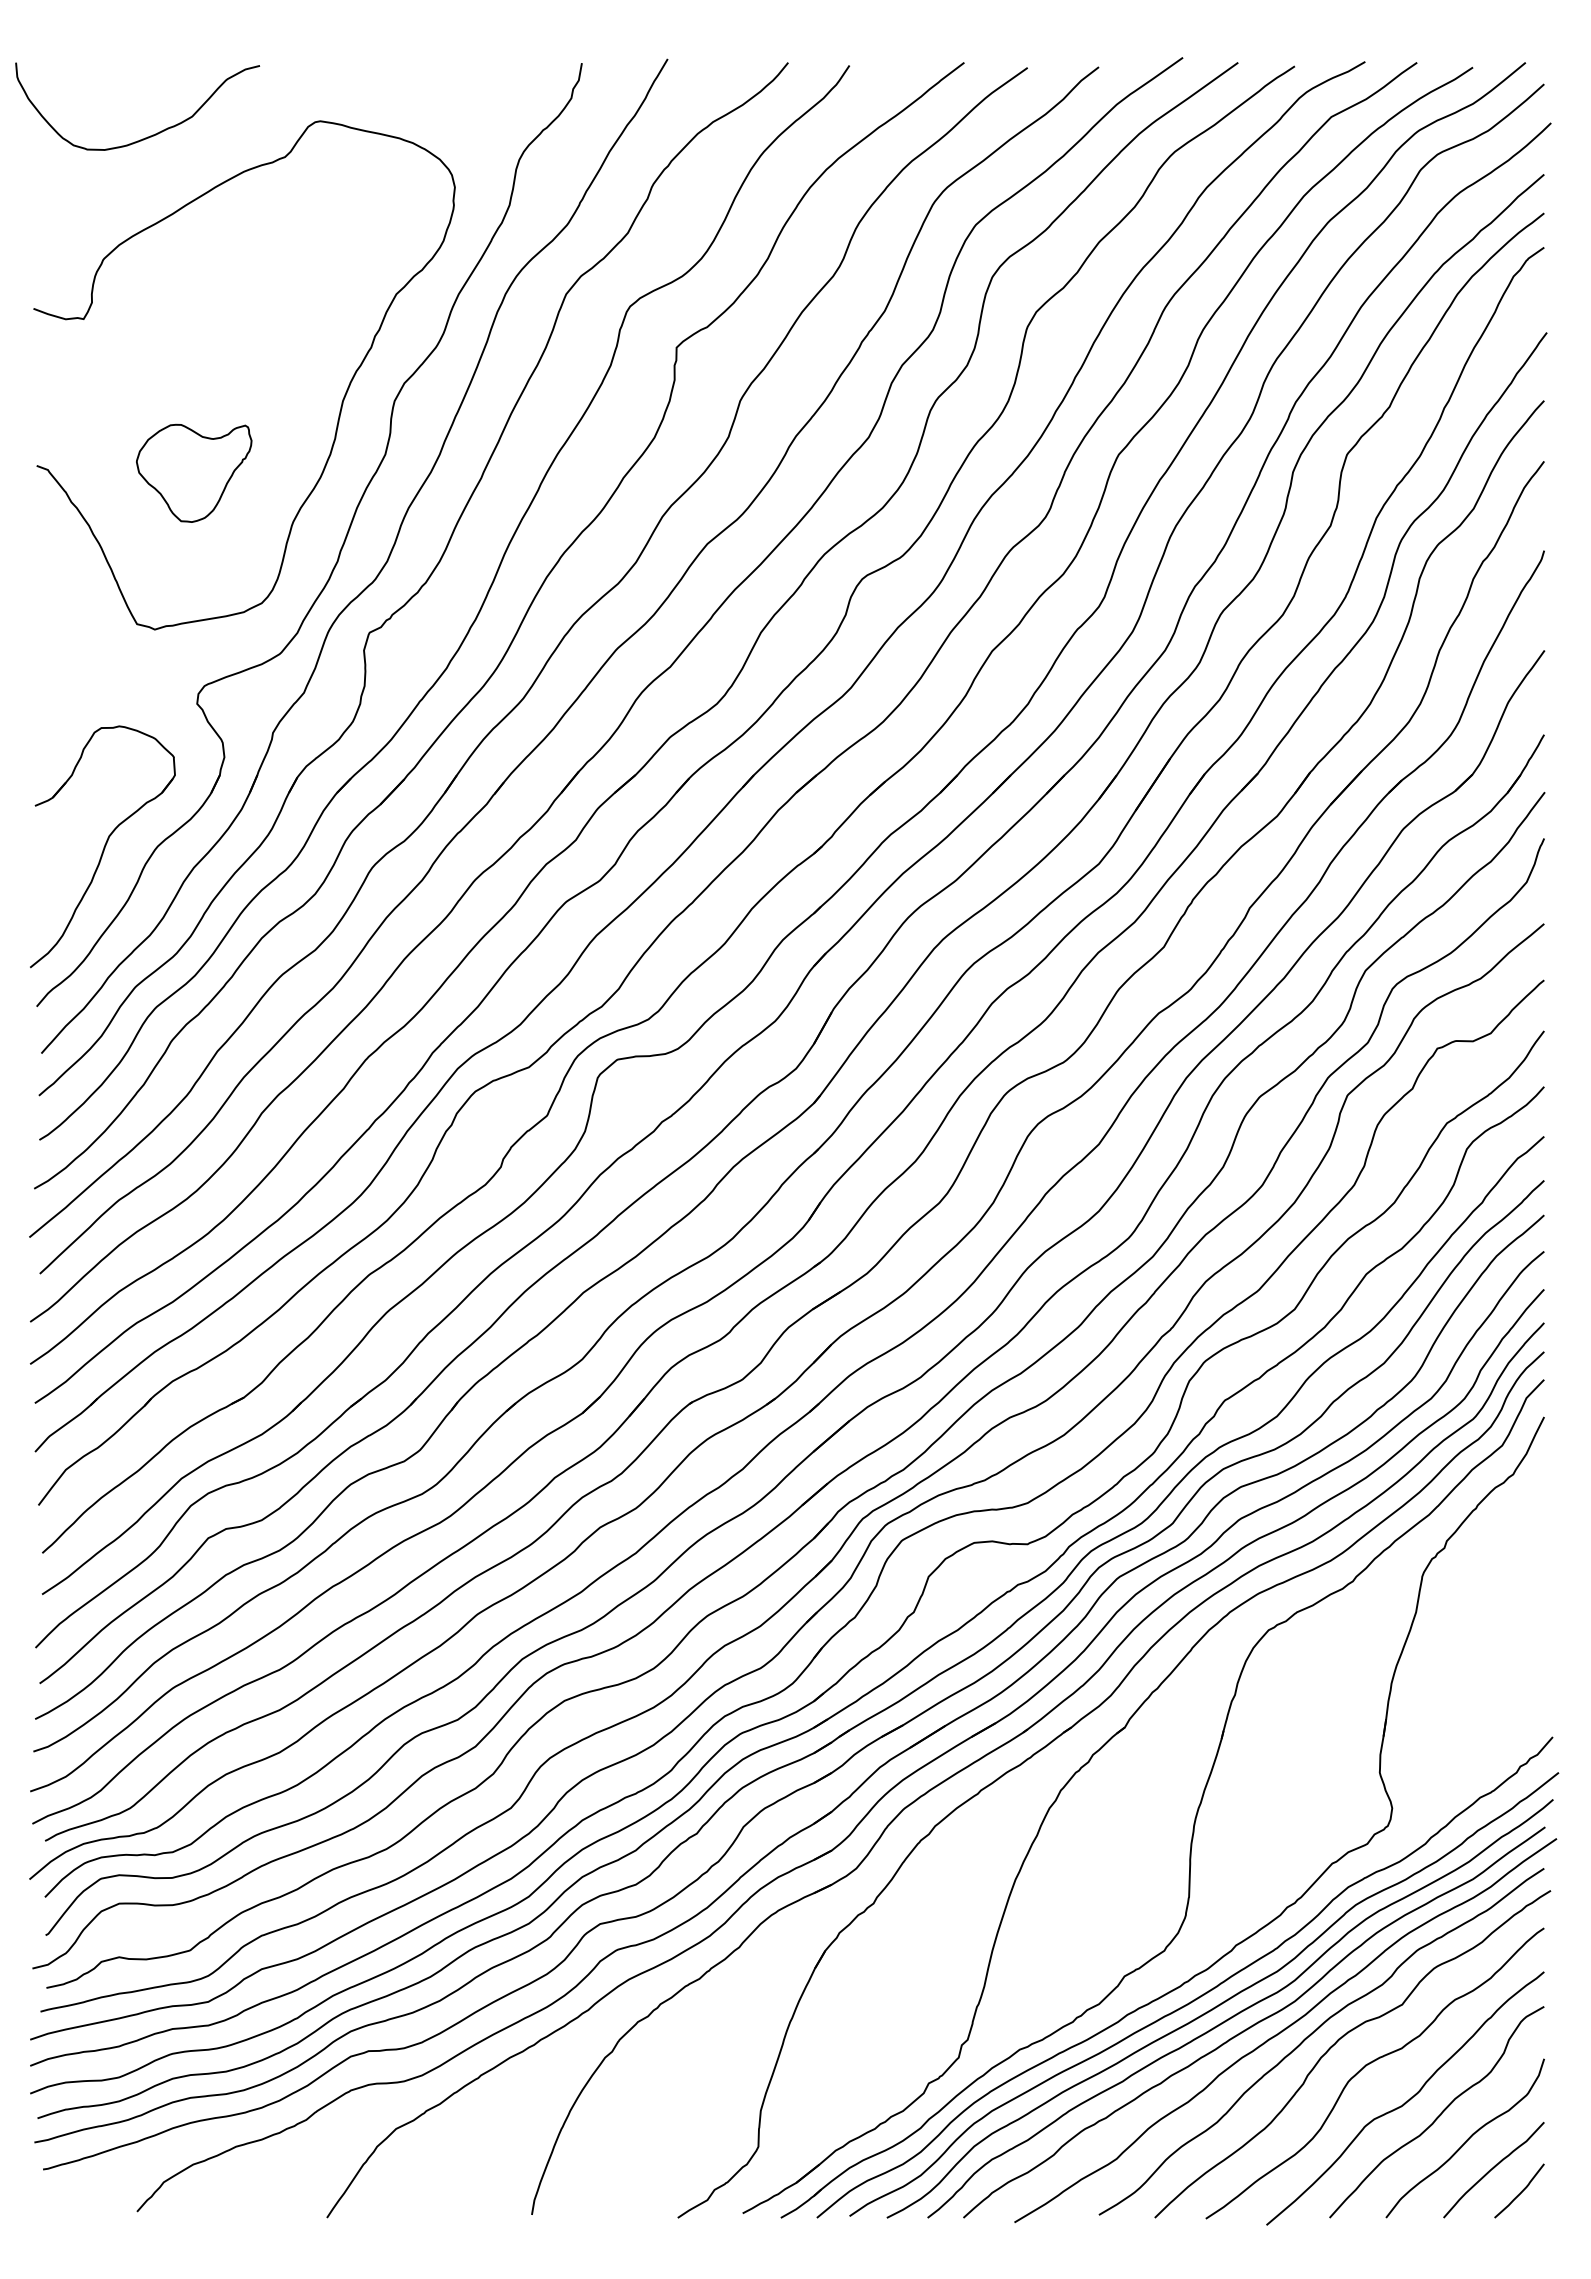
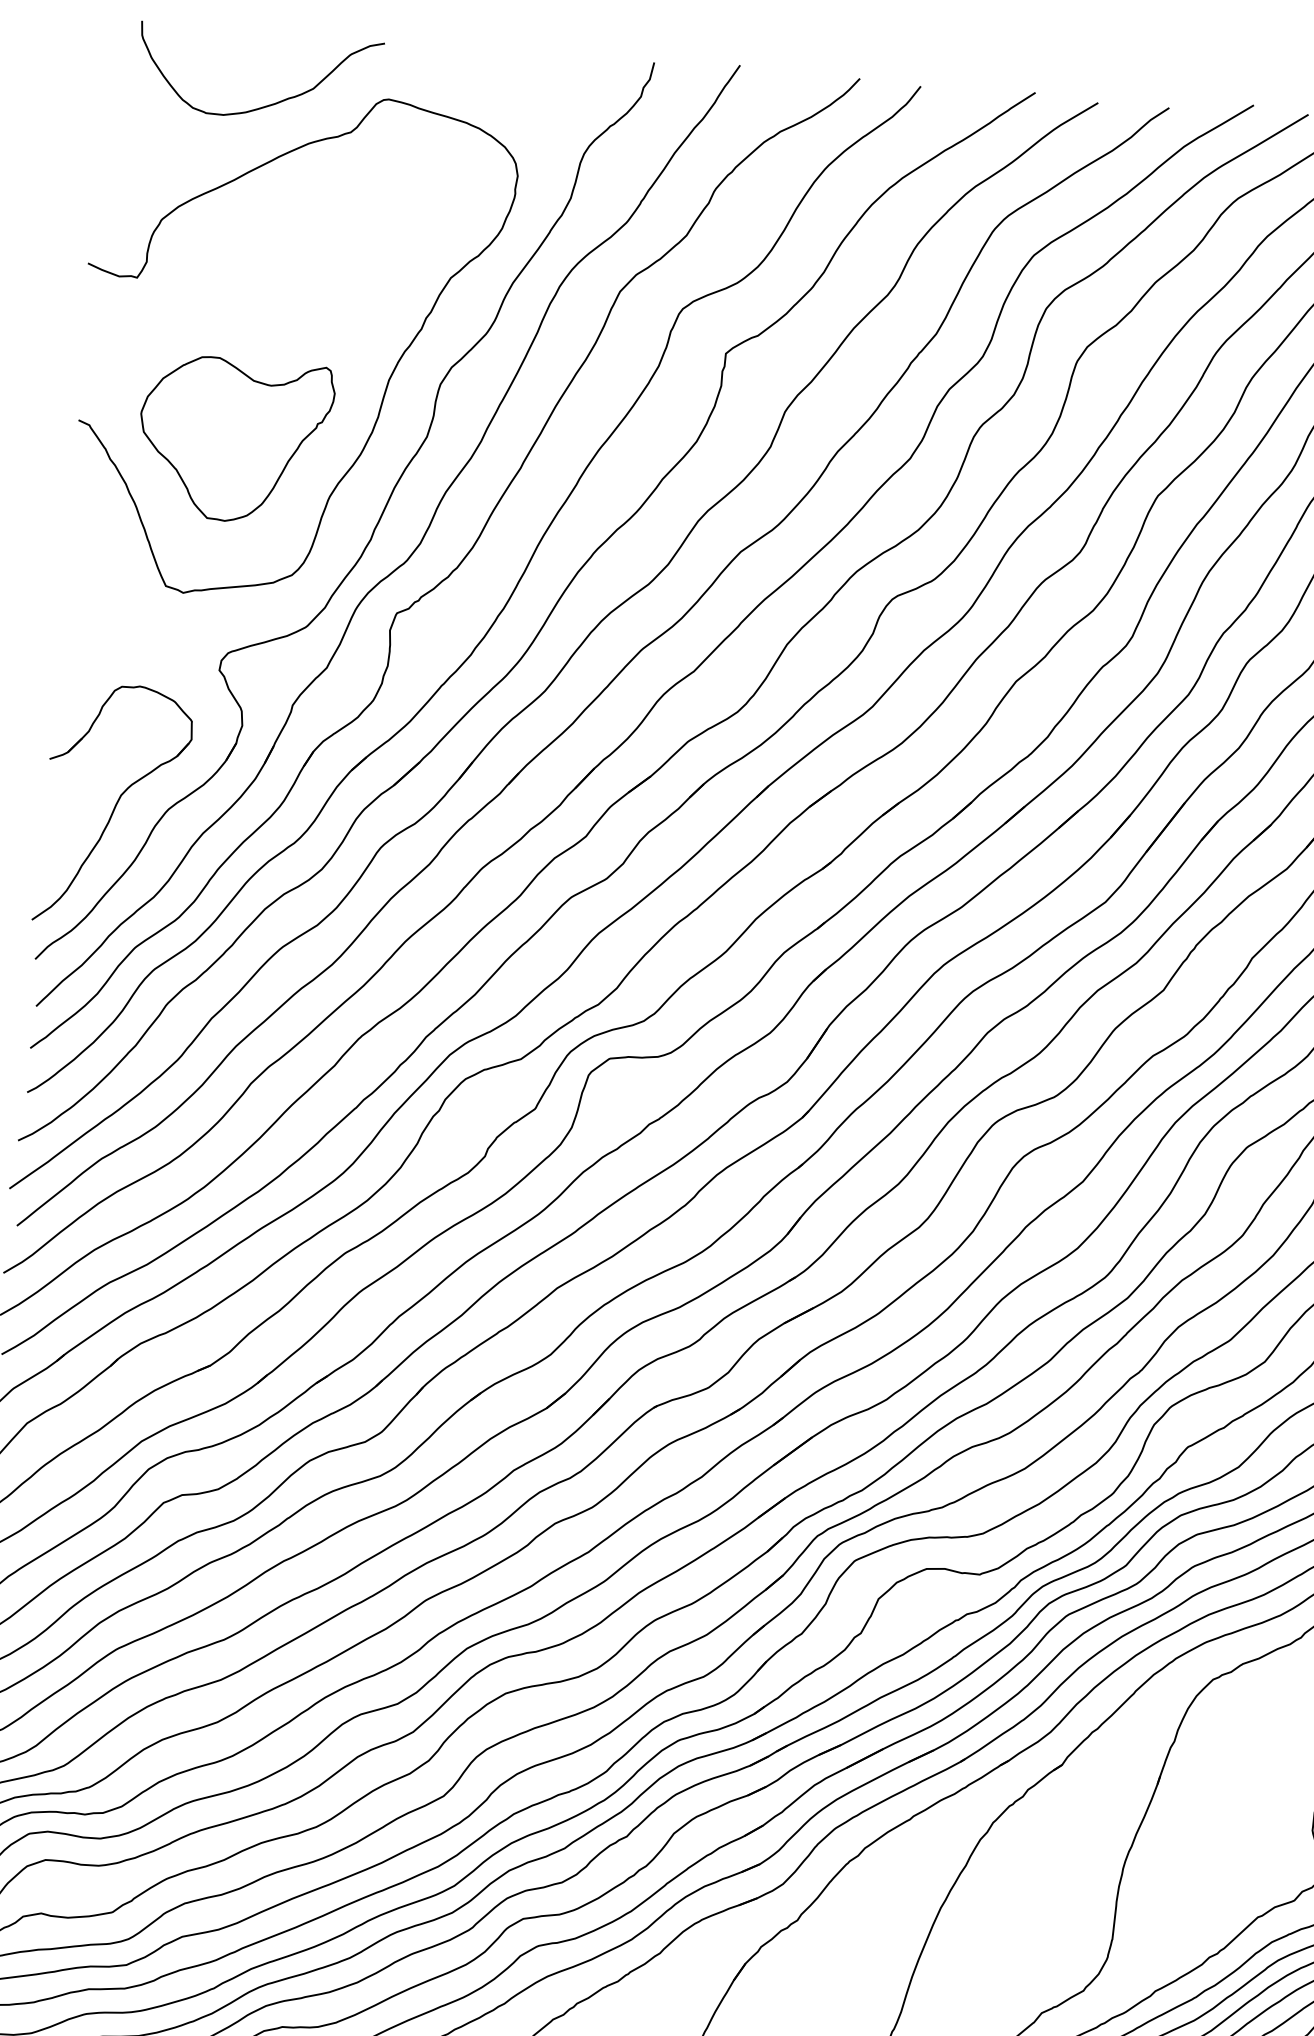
curve: (147, 136) -> (267, 104), moved
part: (193, 473) -> (234, 440), size x1.67

